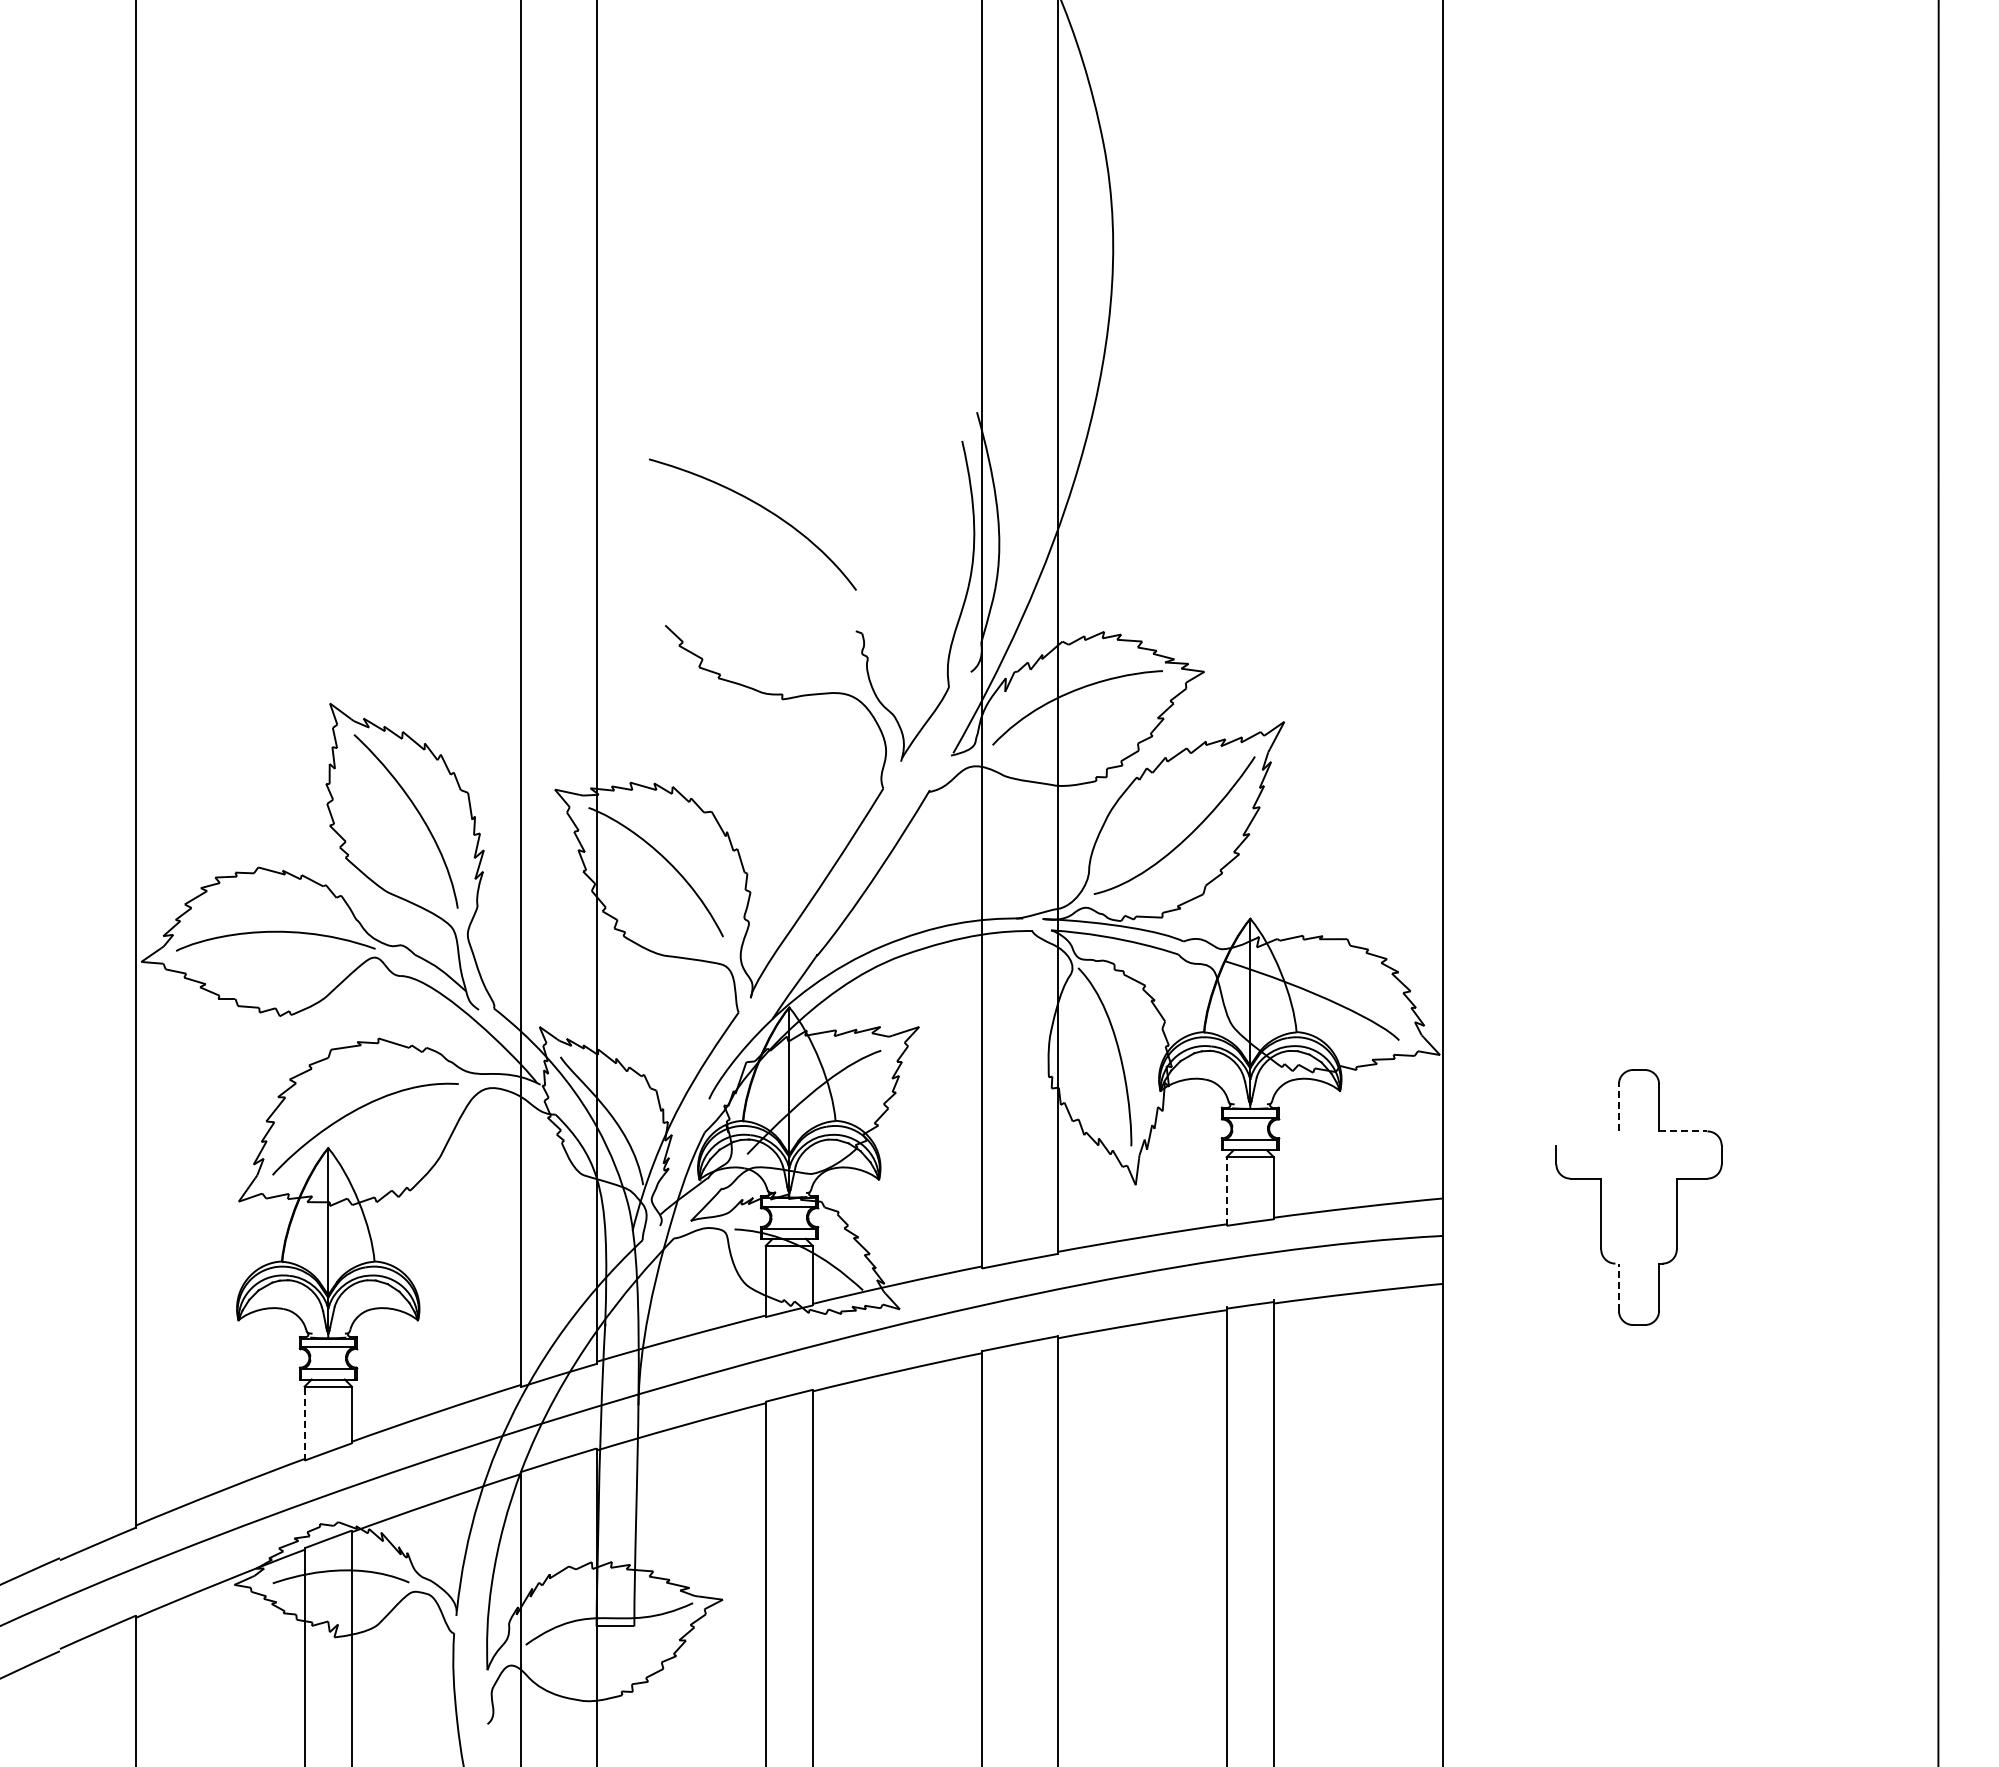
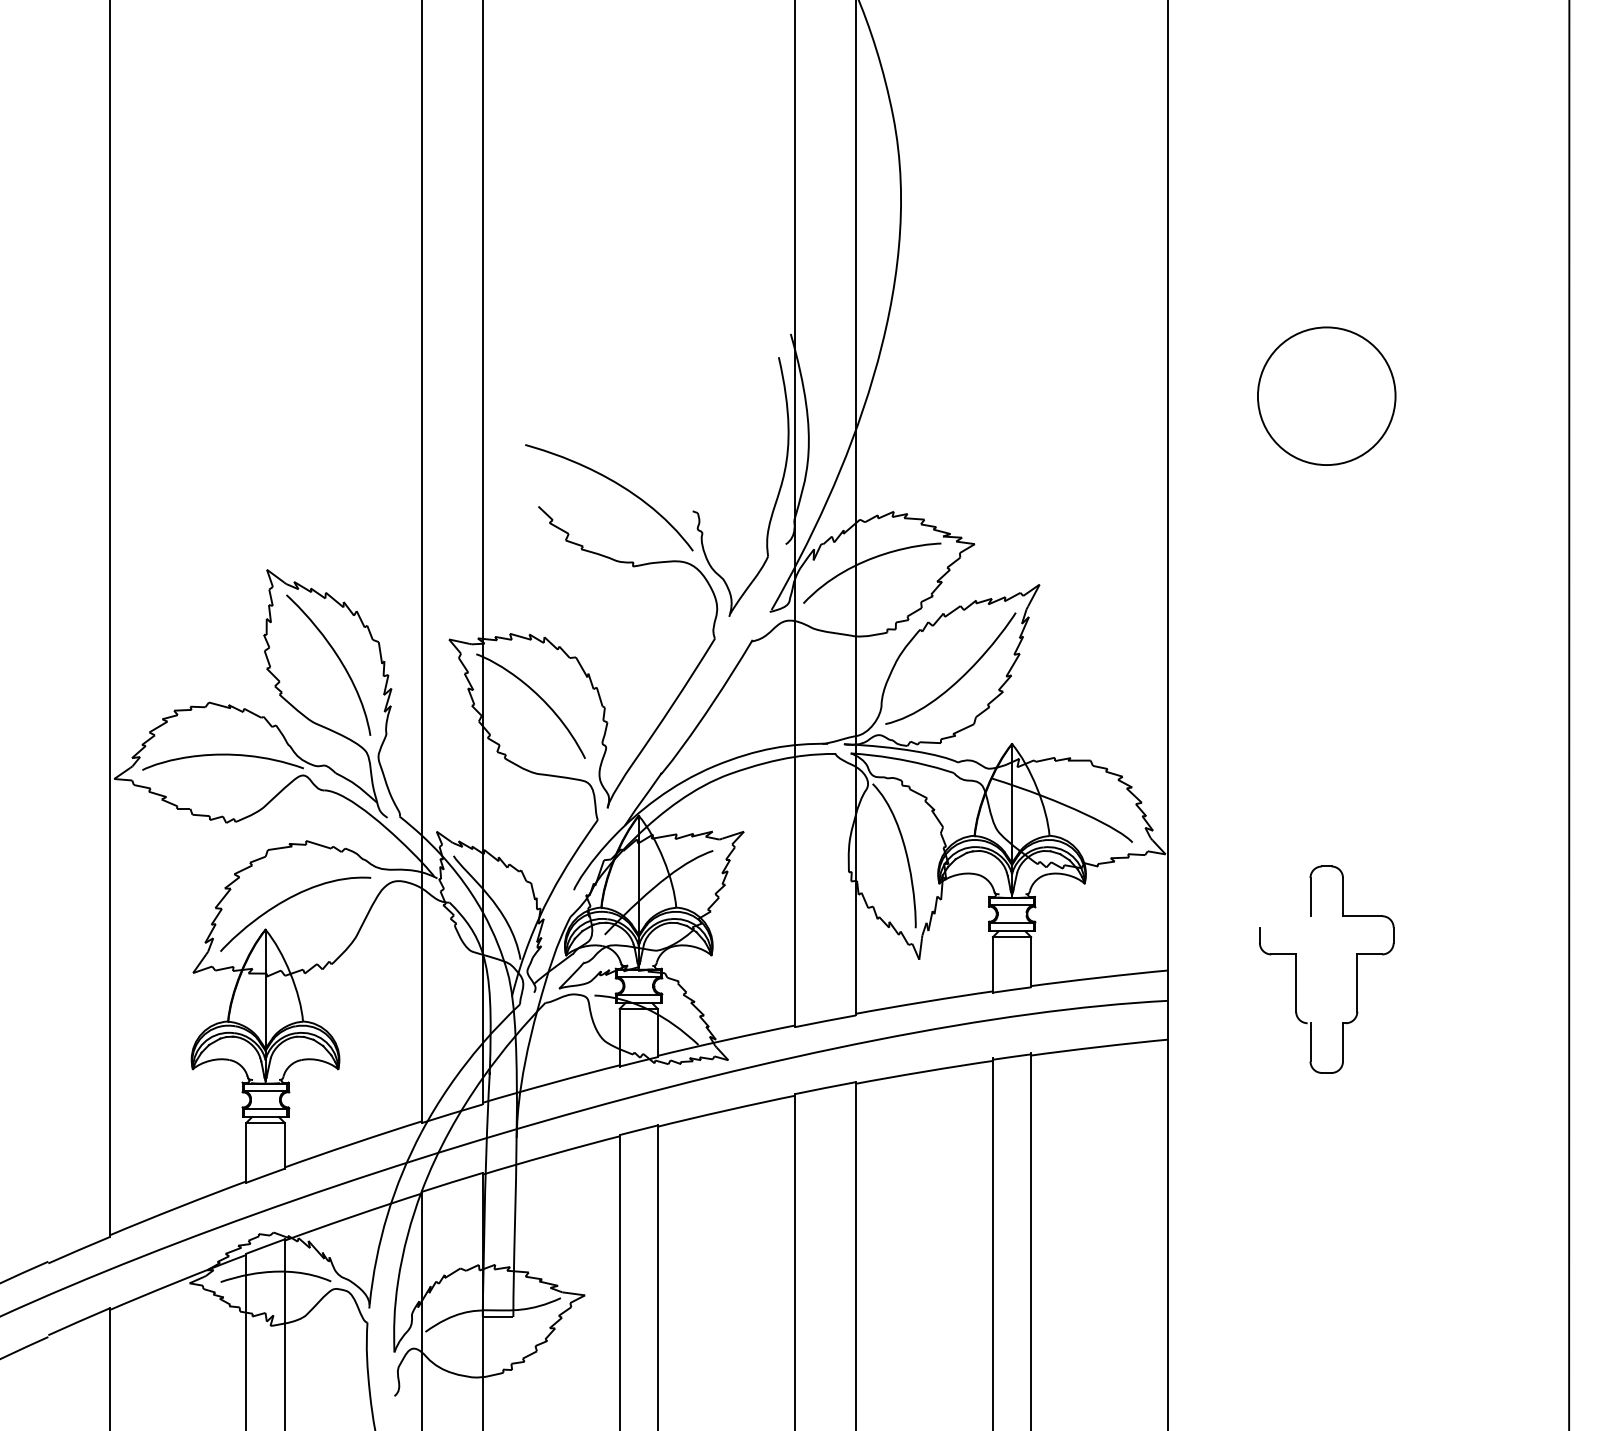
part: (1638, 489) -> (1326, 396), added
curve: (764, 509) -> (618, 485), moved
line: (1618, 1107) -> (1310, 896), dashed -> solid
line: (1683, 1131) -> (1362, 916), dashed -> solid
line: (1226, 1191) -> (992, 964), dashed -> solid
line: (1618, 1287) -> (1310, 1042), dashed -> solid
line: (304, 1423) -> (246, 1152), dashed -> solid

